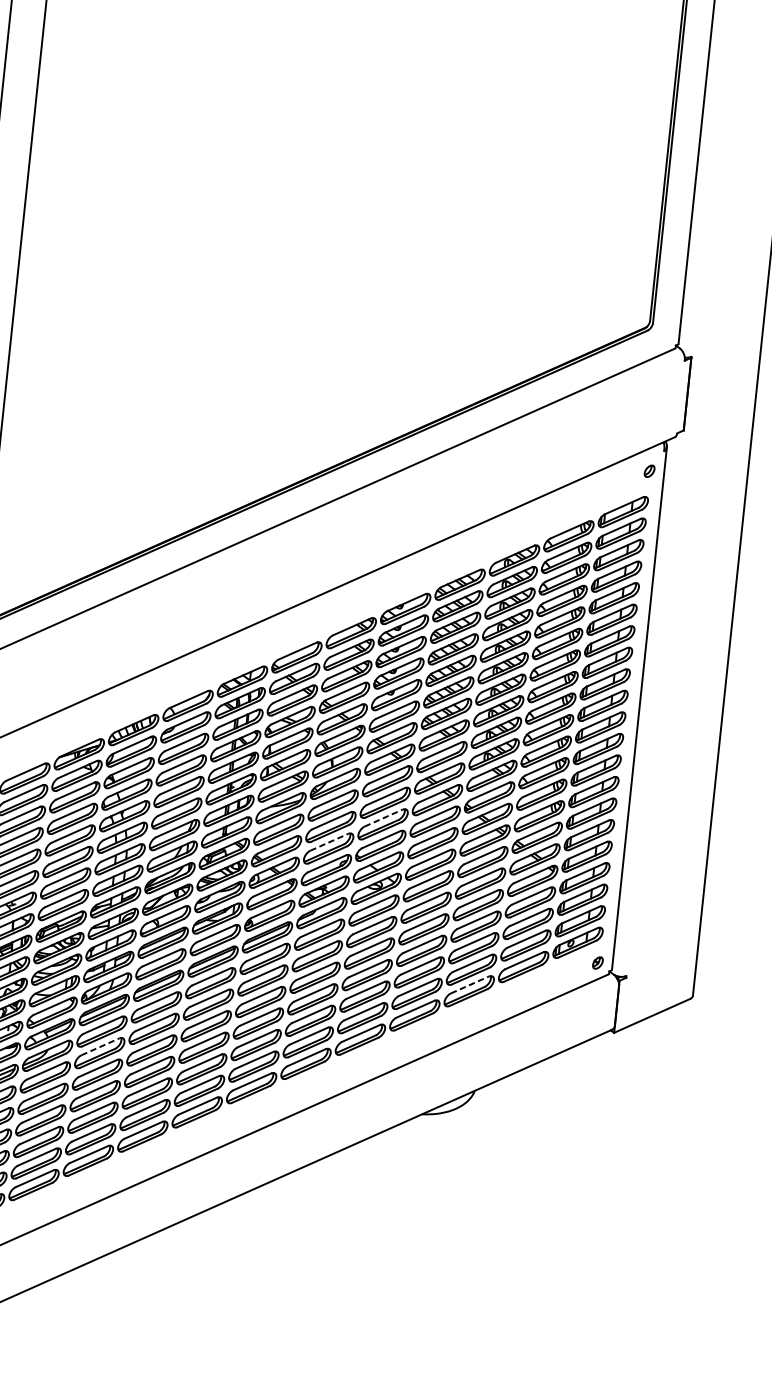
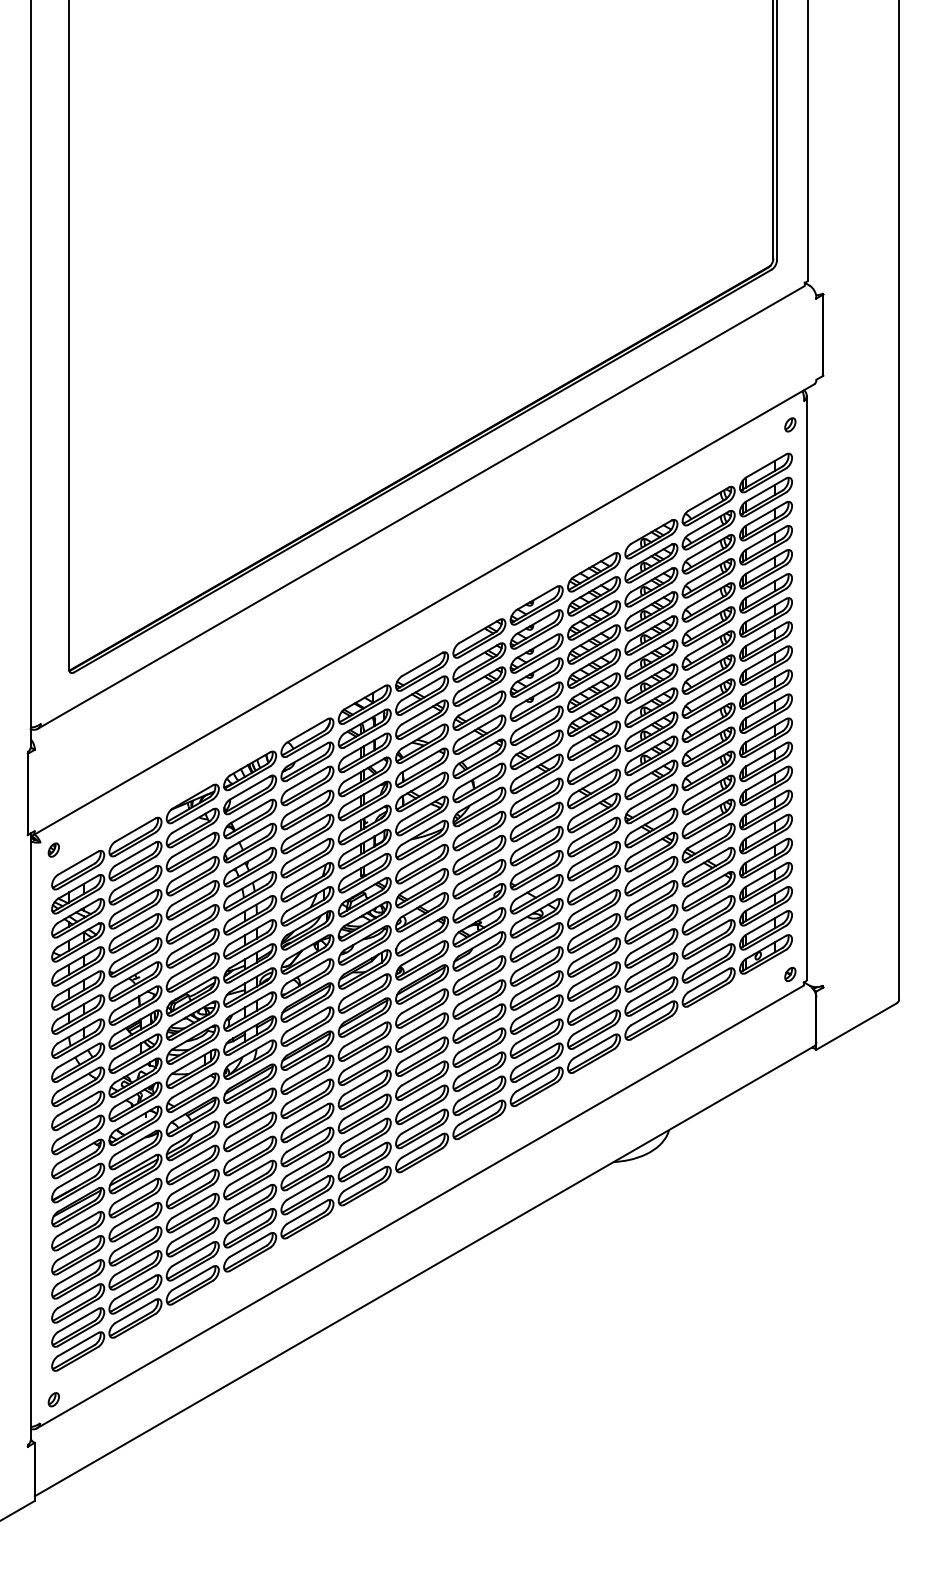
line: (384, 817) -> (537, 838), dashed -> solid
line: (329, 841) -> (479, 871), dashed -> solid
line: (470, 984) -> (651, 1013), dashed -> solid
line: (100, 1046) -> (250, 1124), dashed -> solid

